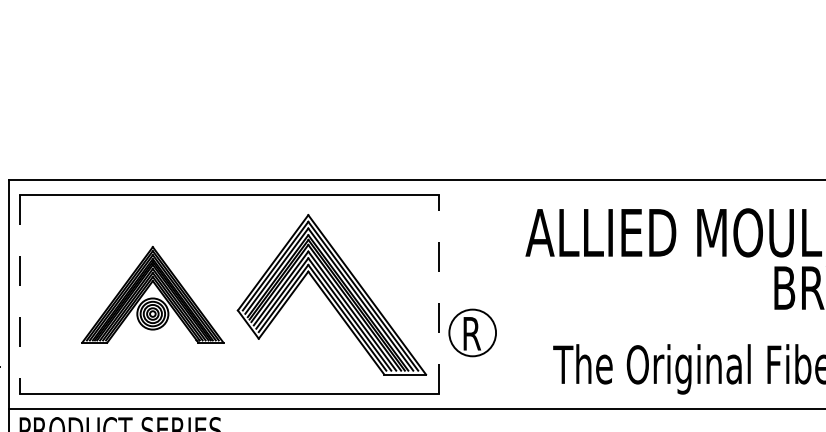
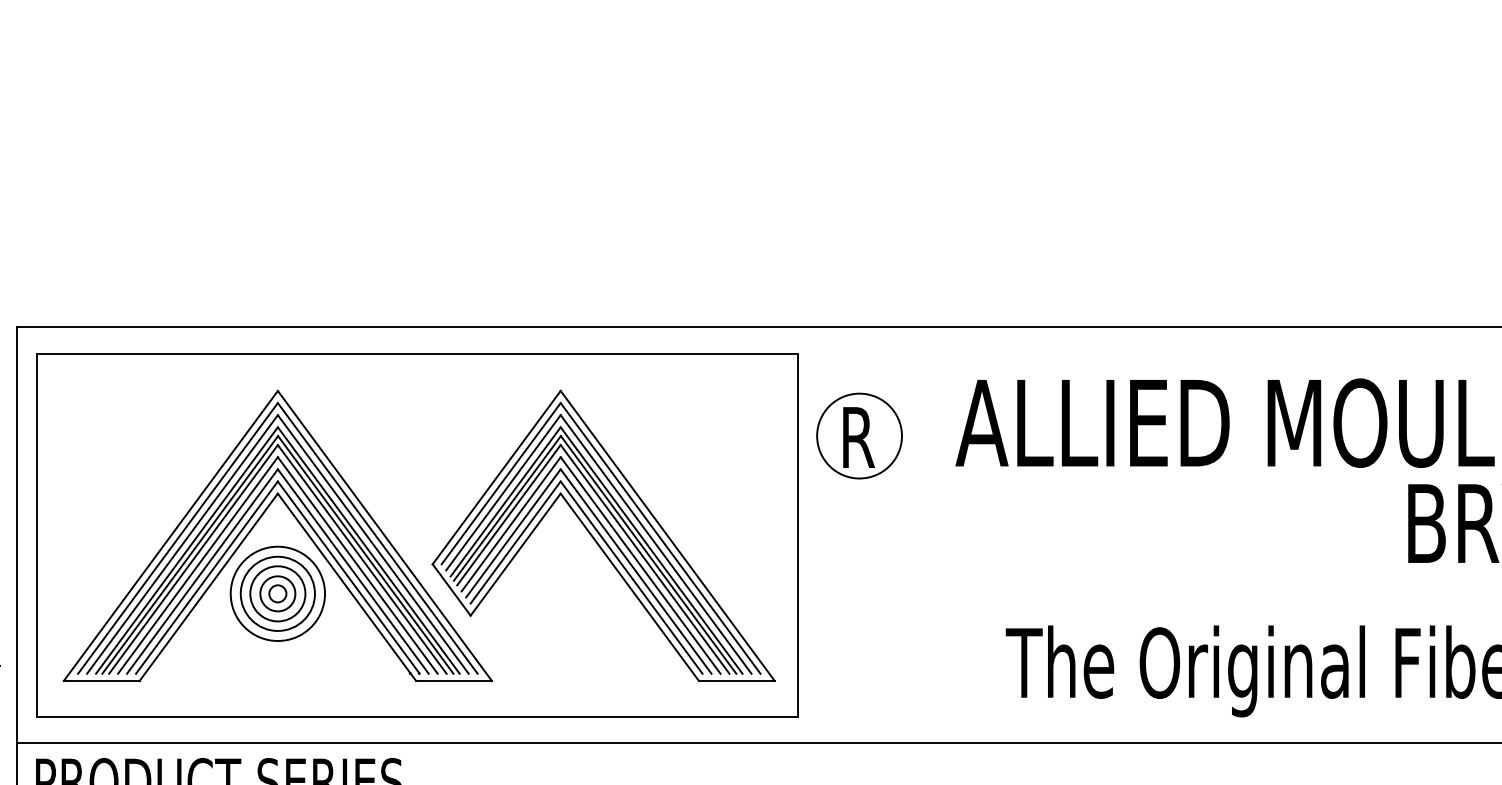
line: (20, 294) -> (37, 535), dashed -> solid
part: (152, 294) -> (277, 535), size x1.67
line: (439, 294) -> (799, 535), dashed -> solid
part: (472, 332) -> (859, 435), moved

